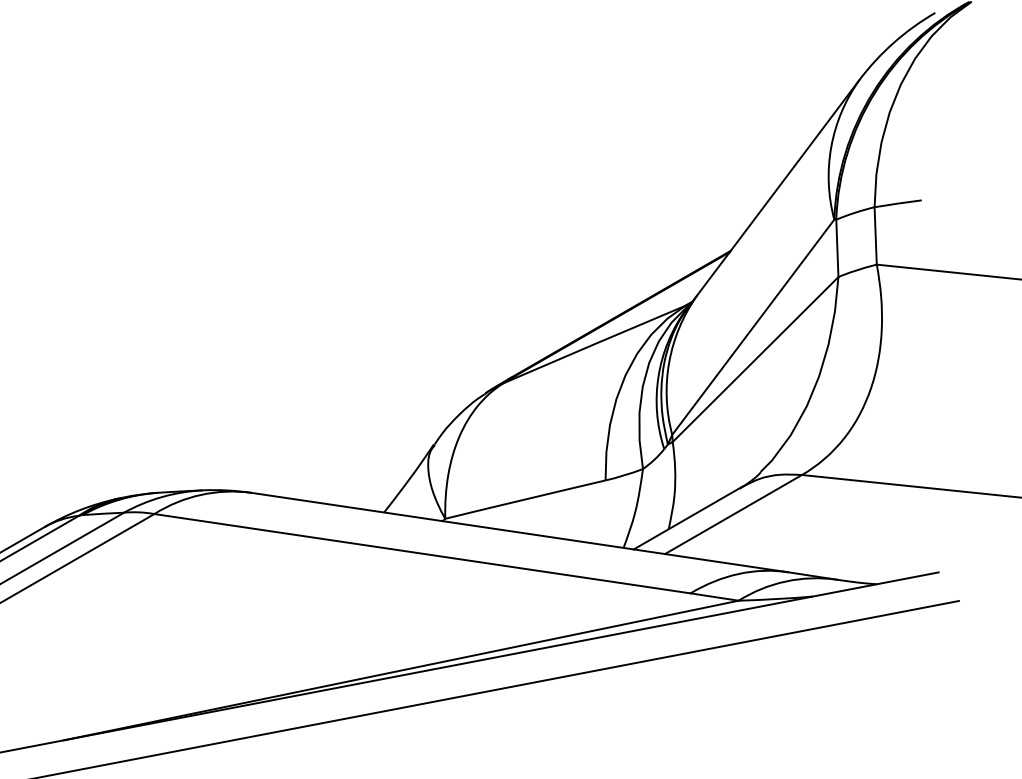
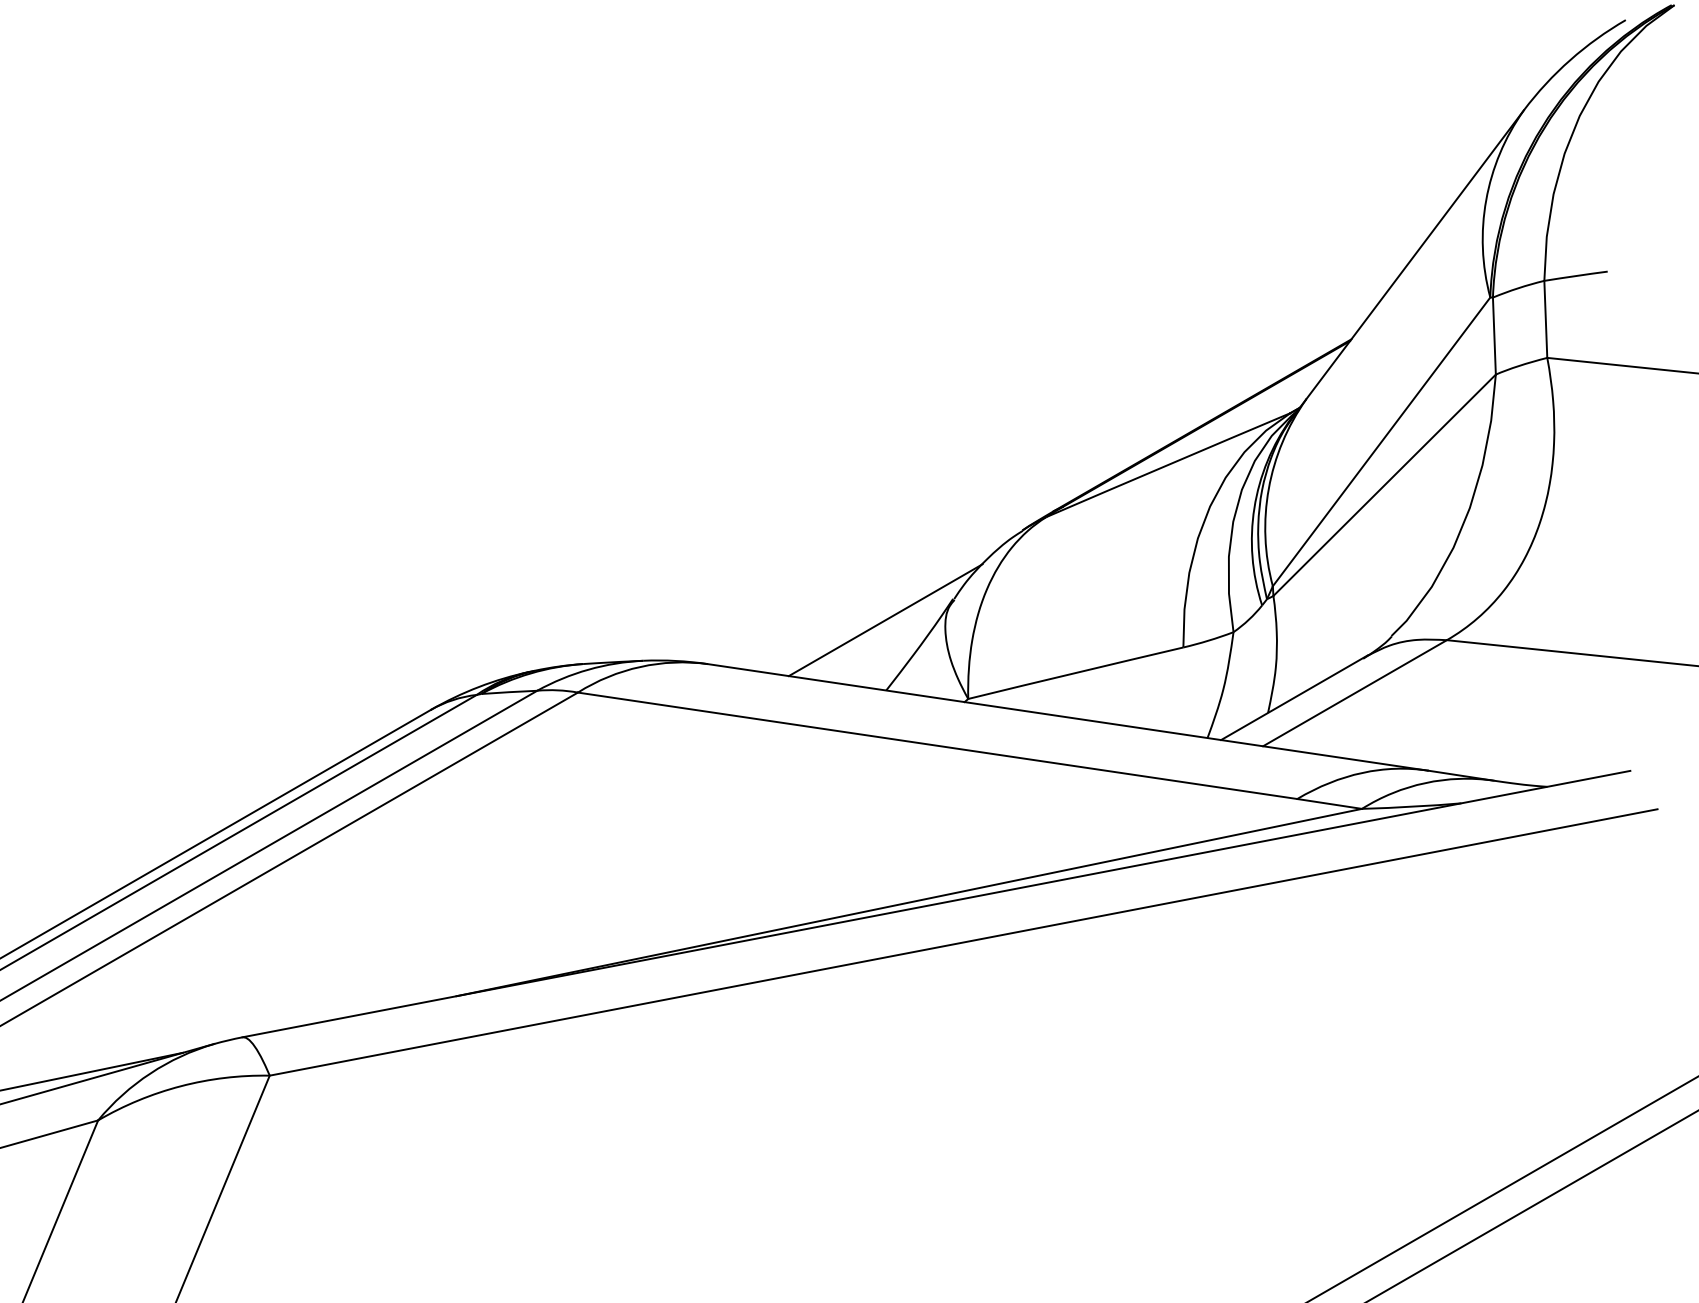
line: (383, 460) -> (885, 620), added

